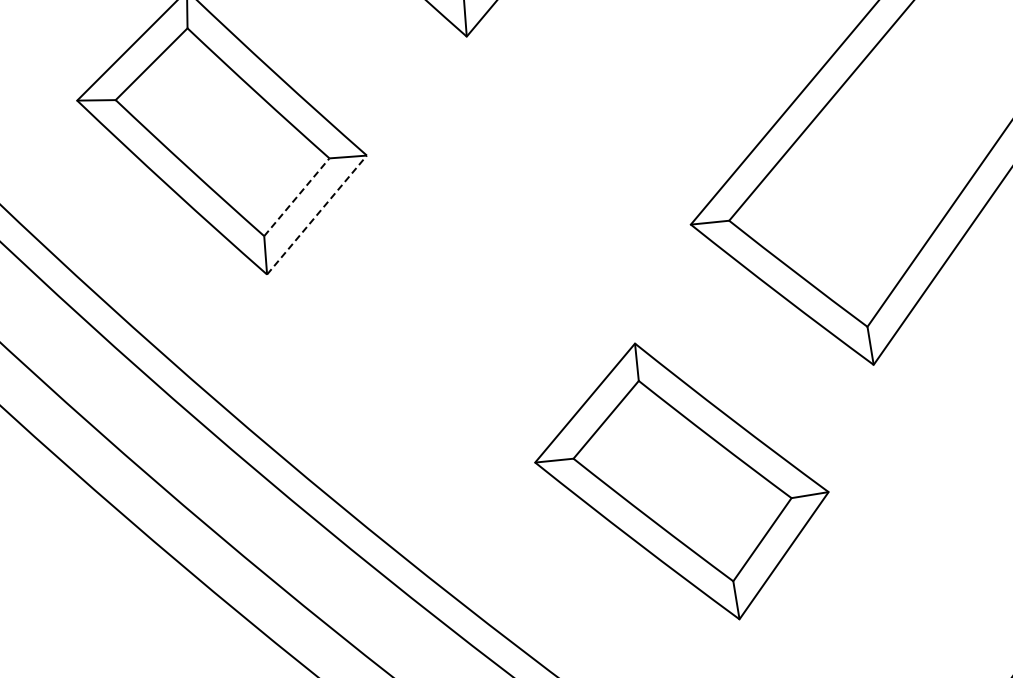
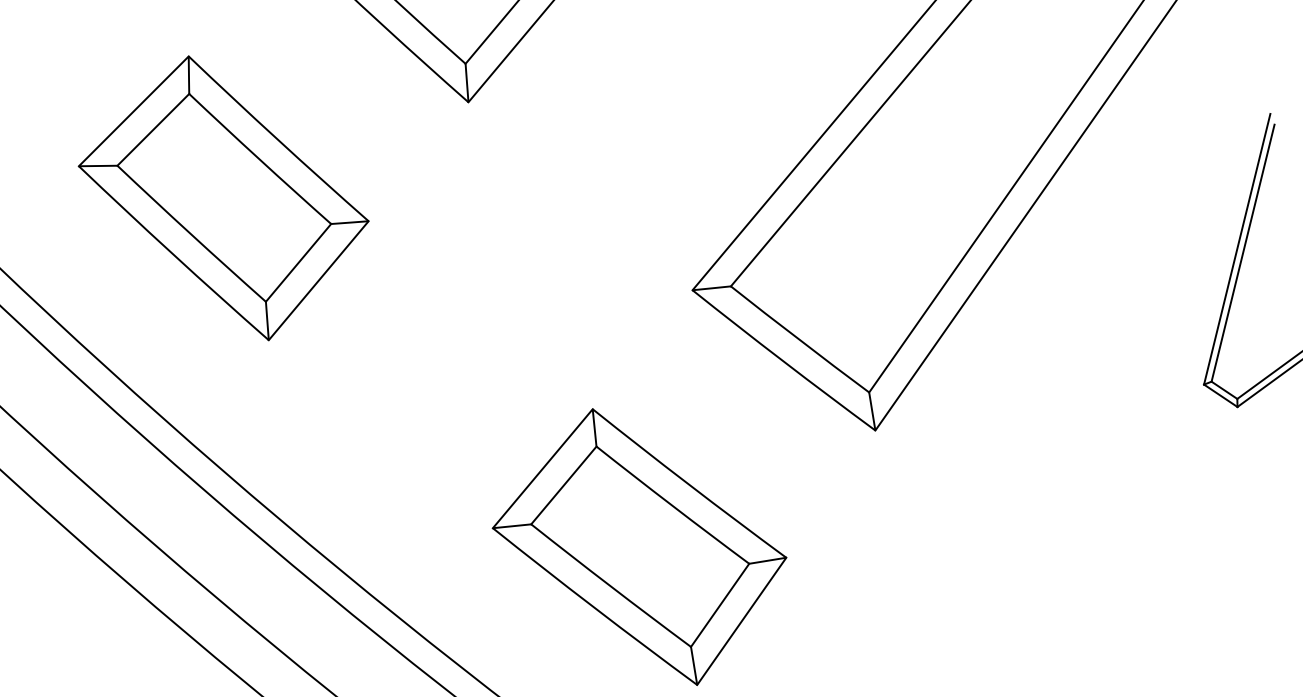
line: (296, 196) -> (298, 262), dashed -> solid
line: (316, 214) -> (318, 280), dashed -> solid
part: (681, 480) -> (639, 546), moved

